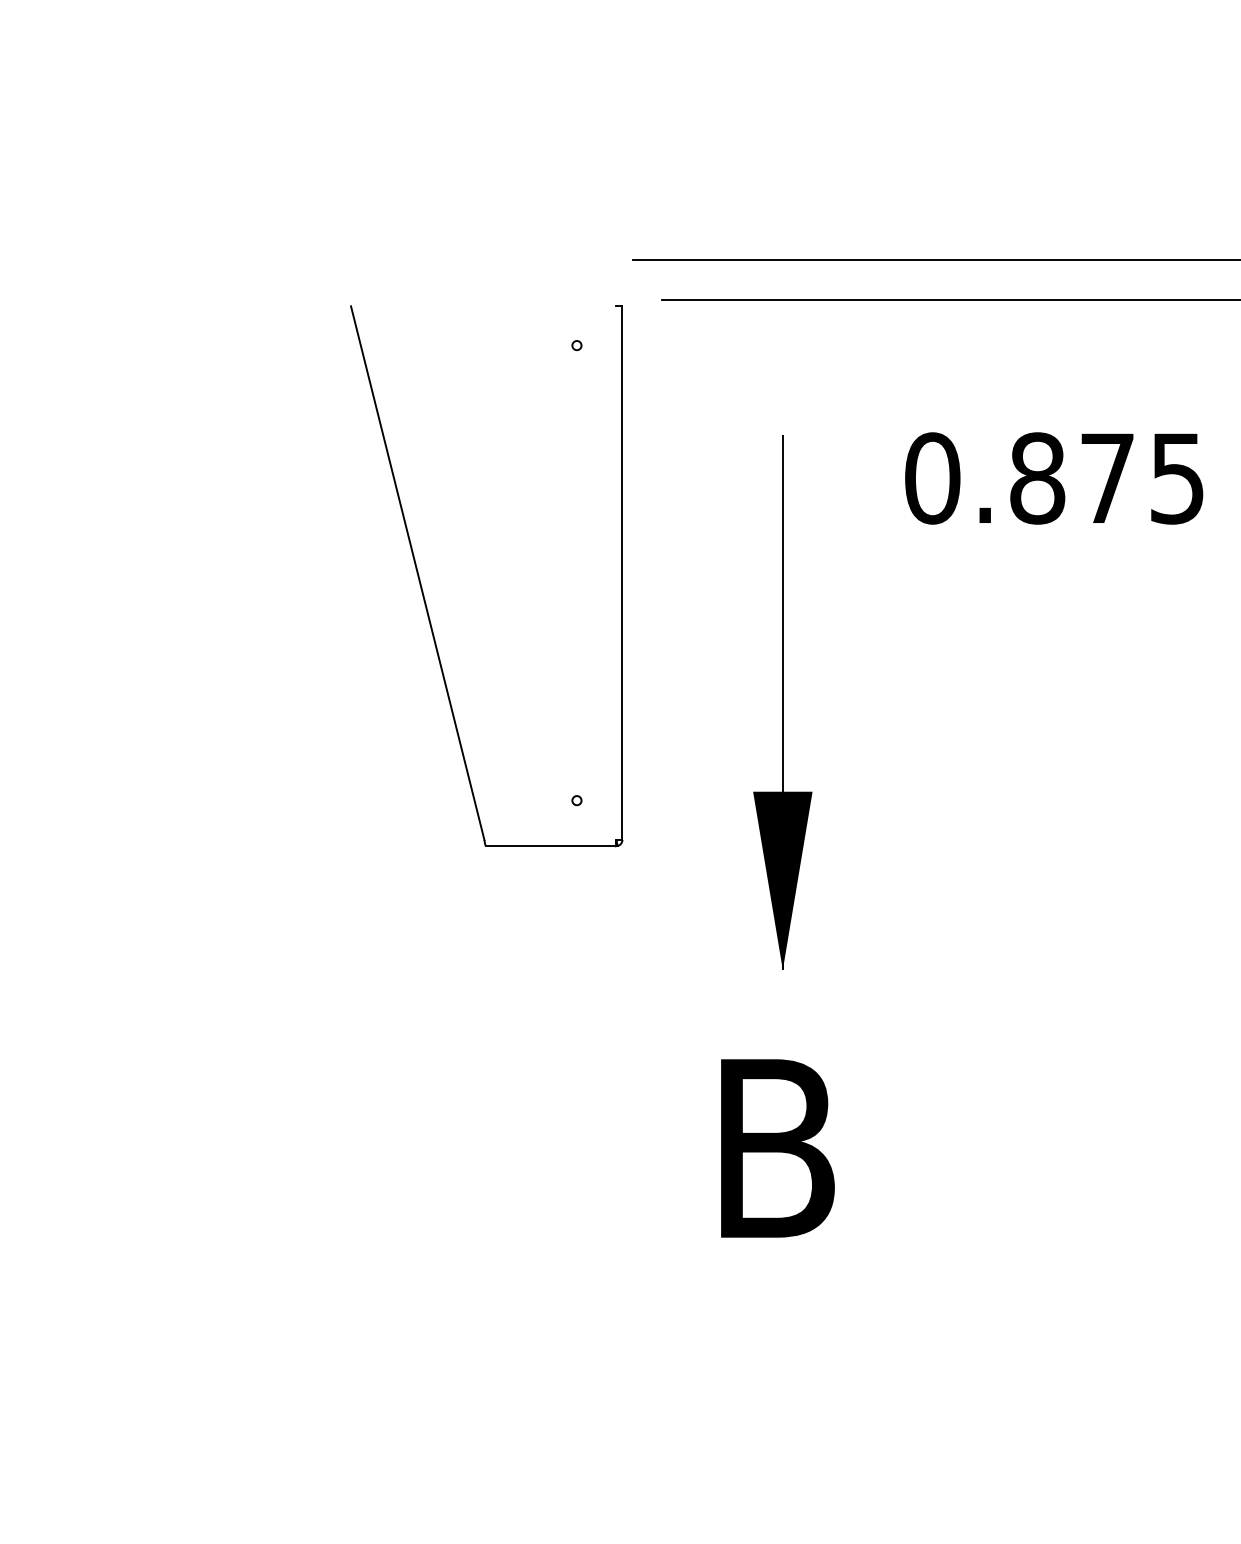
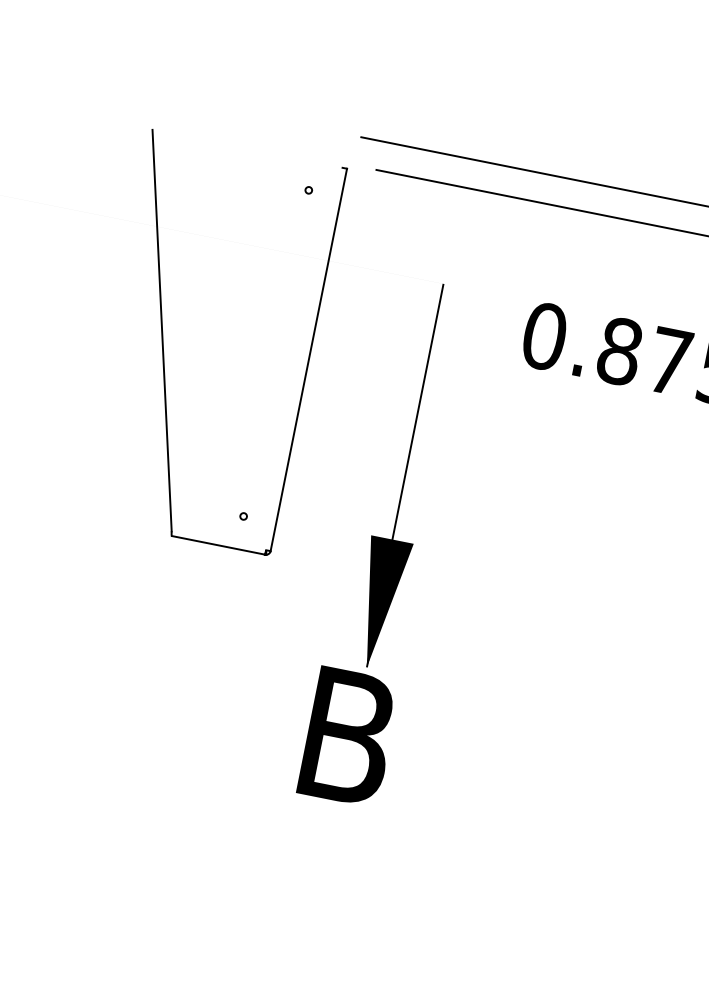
text: (777, 1148) -> (349, 737), moved

